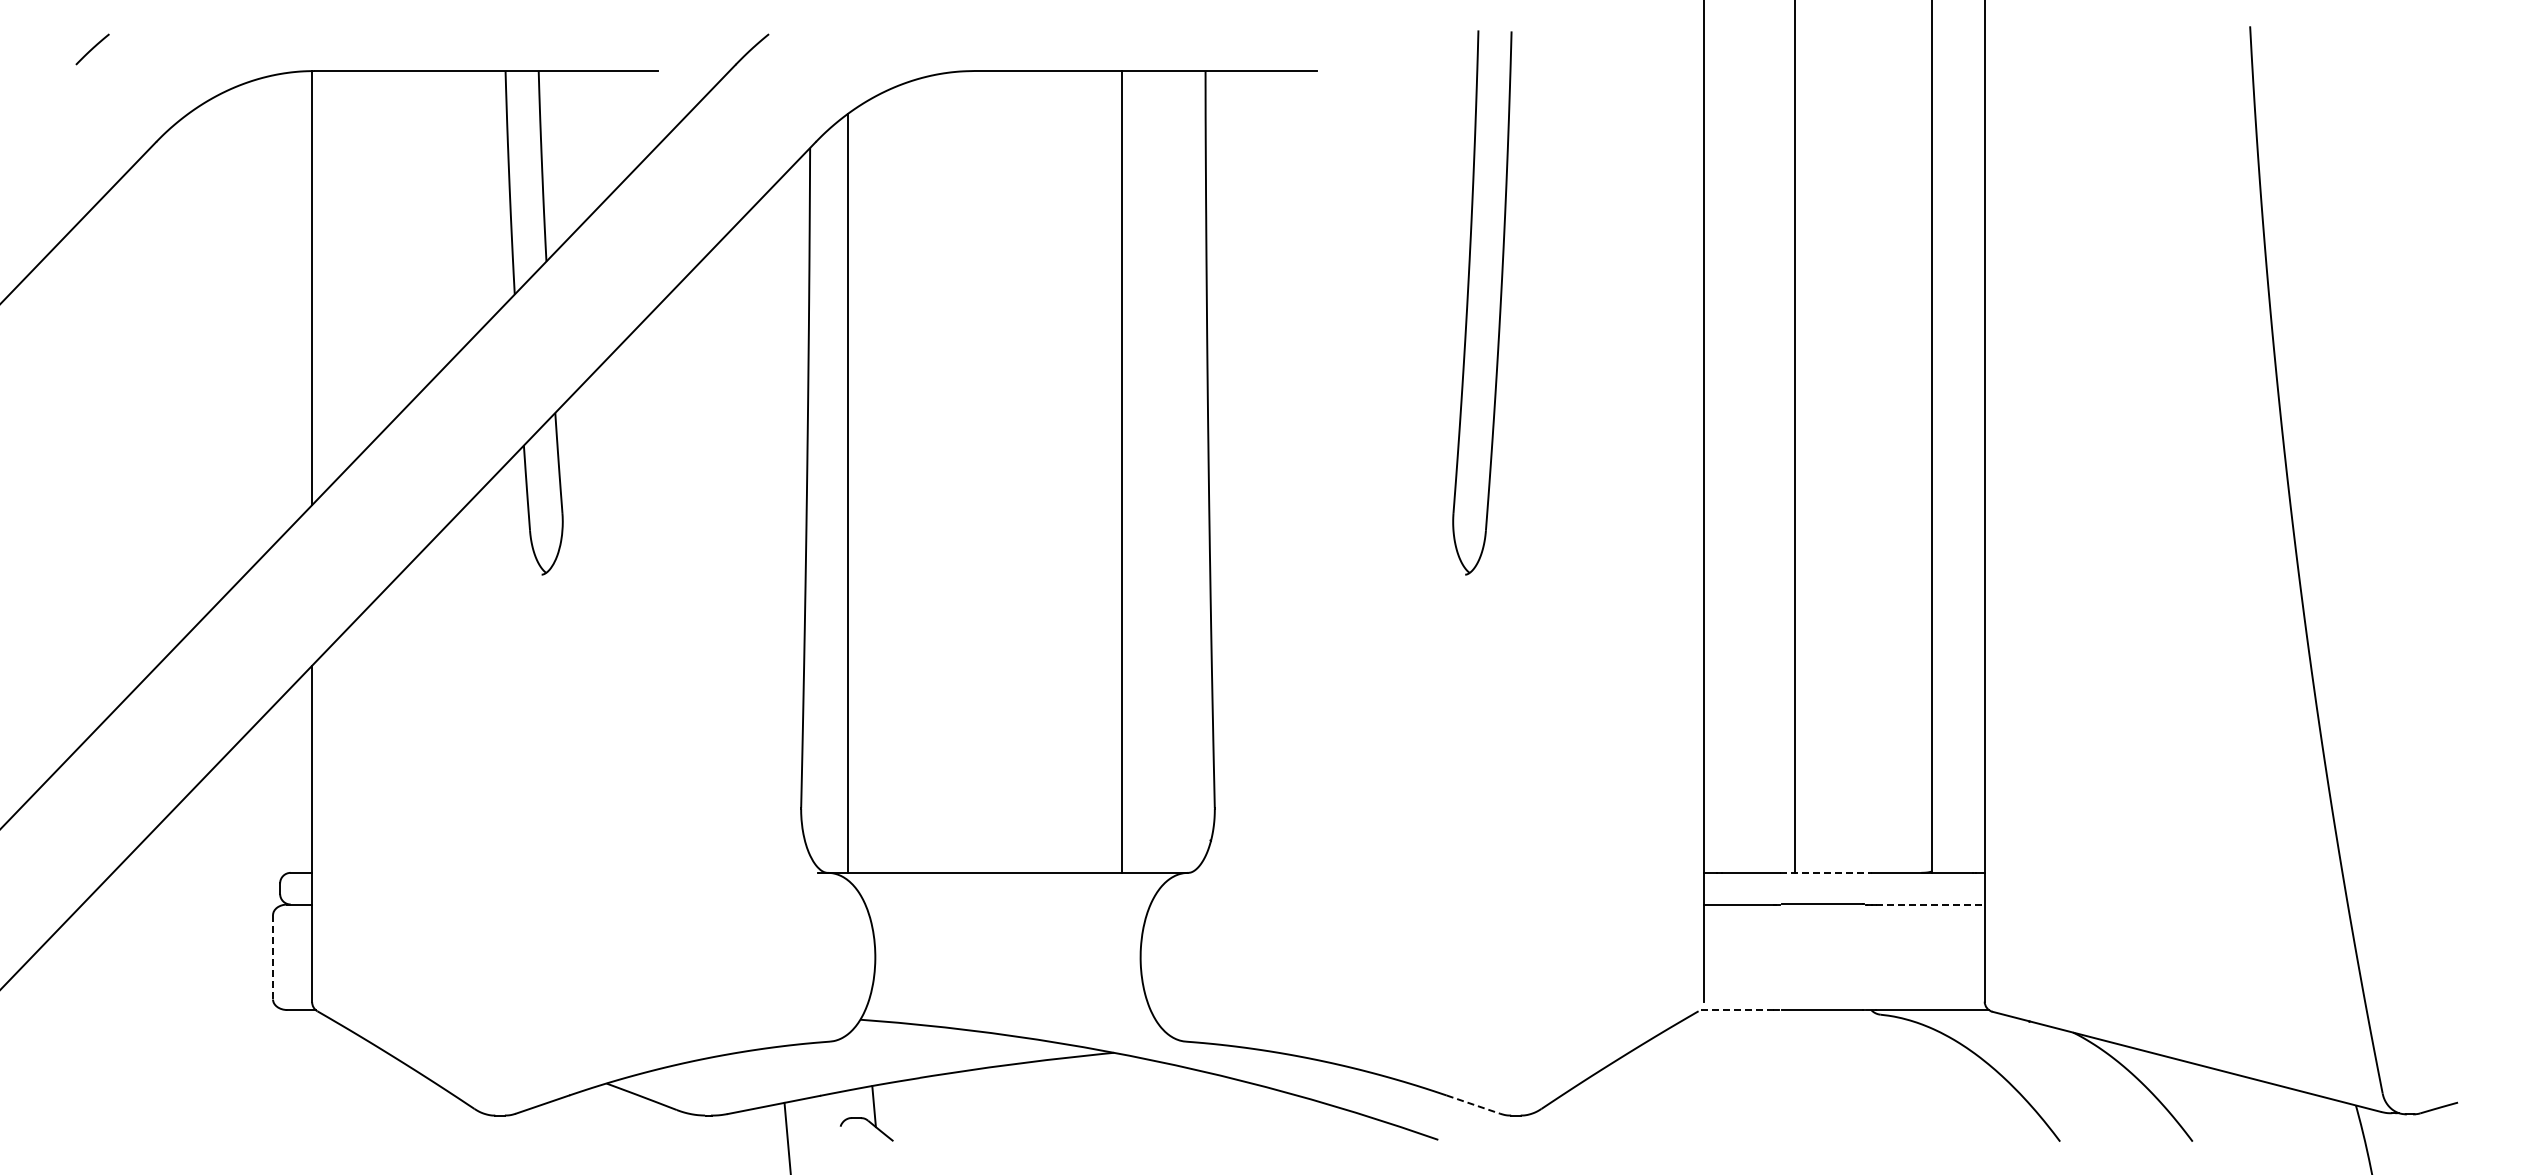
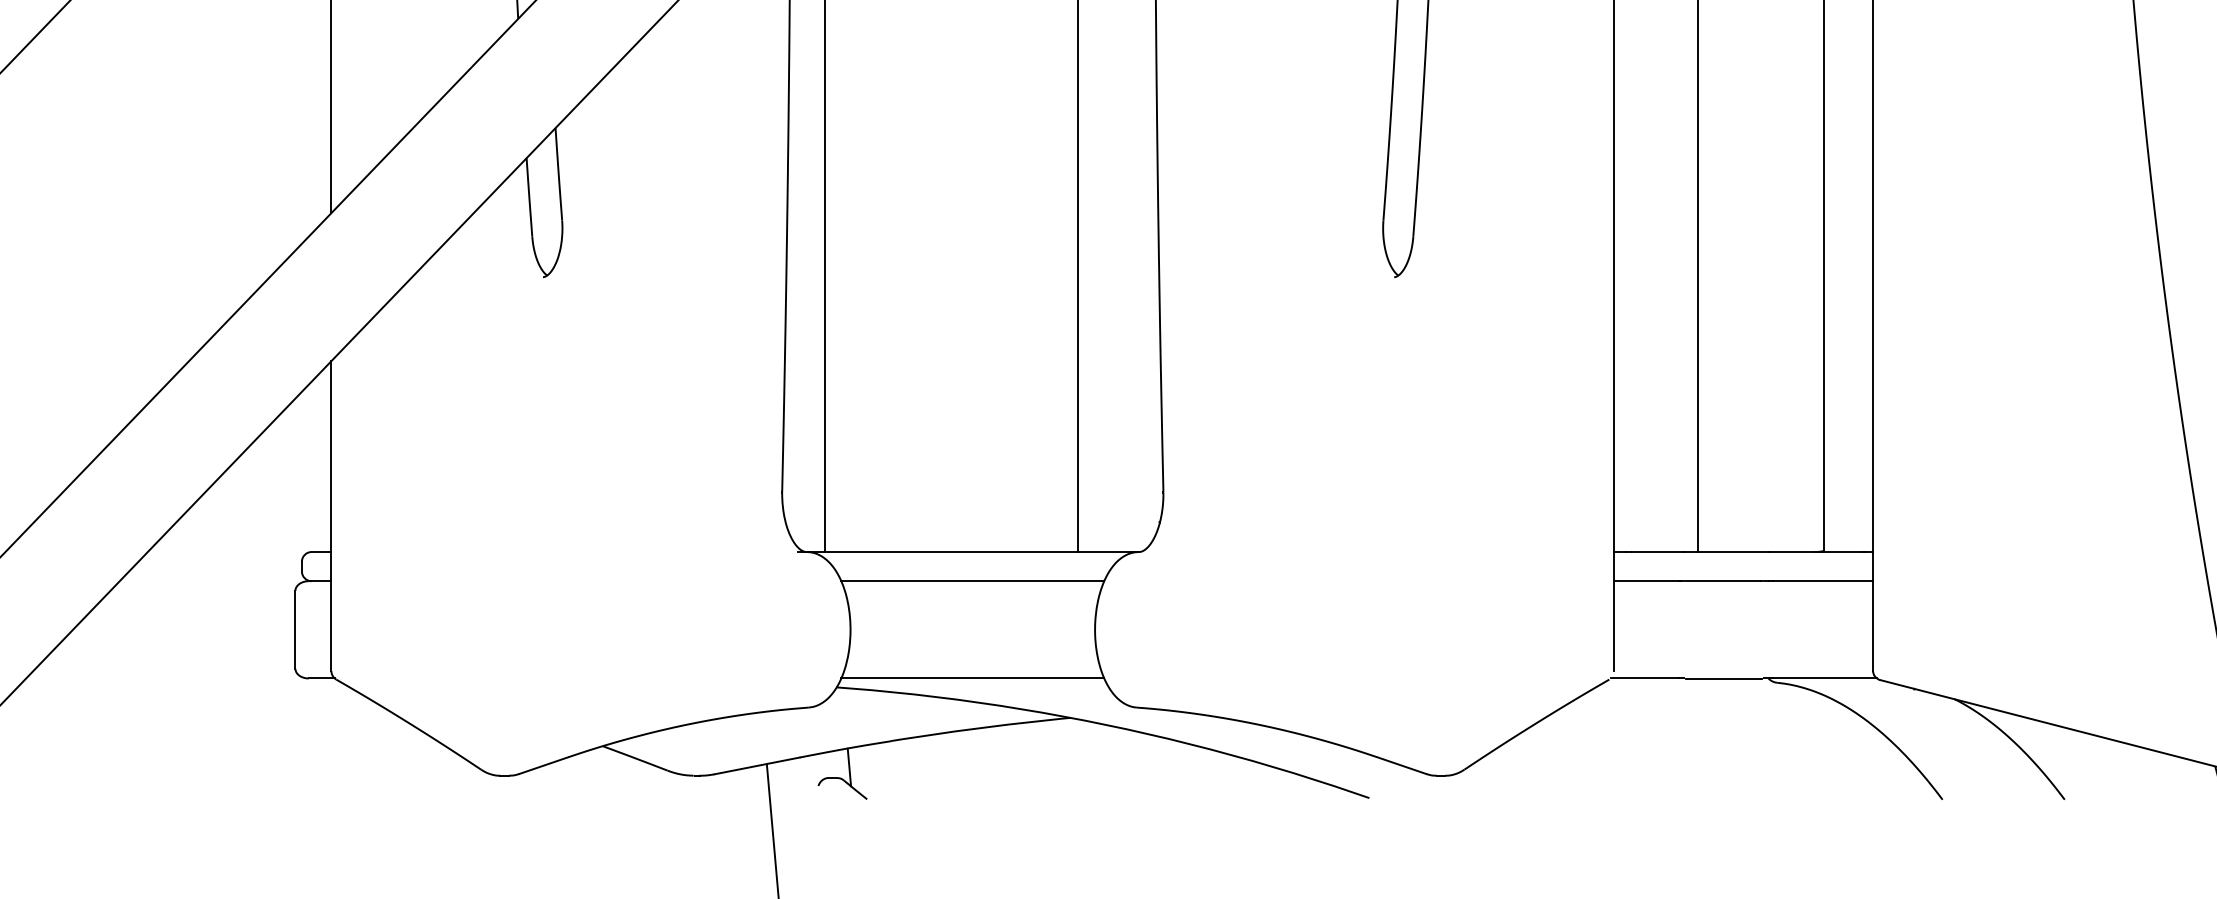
line: (1826, 872) -> (1727, 551), dashed -> solid
line: (1007, 904) -> (972, 581), added
line: (1930, 904) -> (1823, 581), dashed -> solid
line: (273, 957) -> (295, 630), dashed -> solid
line: (1007, 1010) -> (972, 678), added
line: (1736, 1010) -> (1644, 678), dashed -> solid
line: (1473, 1104) -> (1401, 765), dashed -> solid

